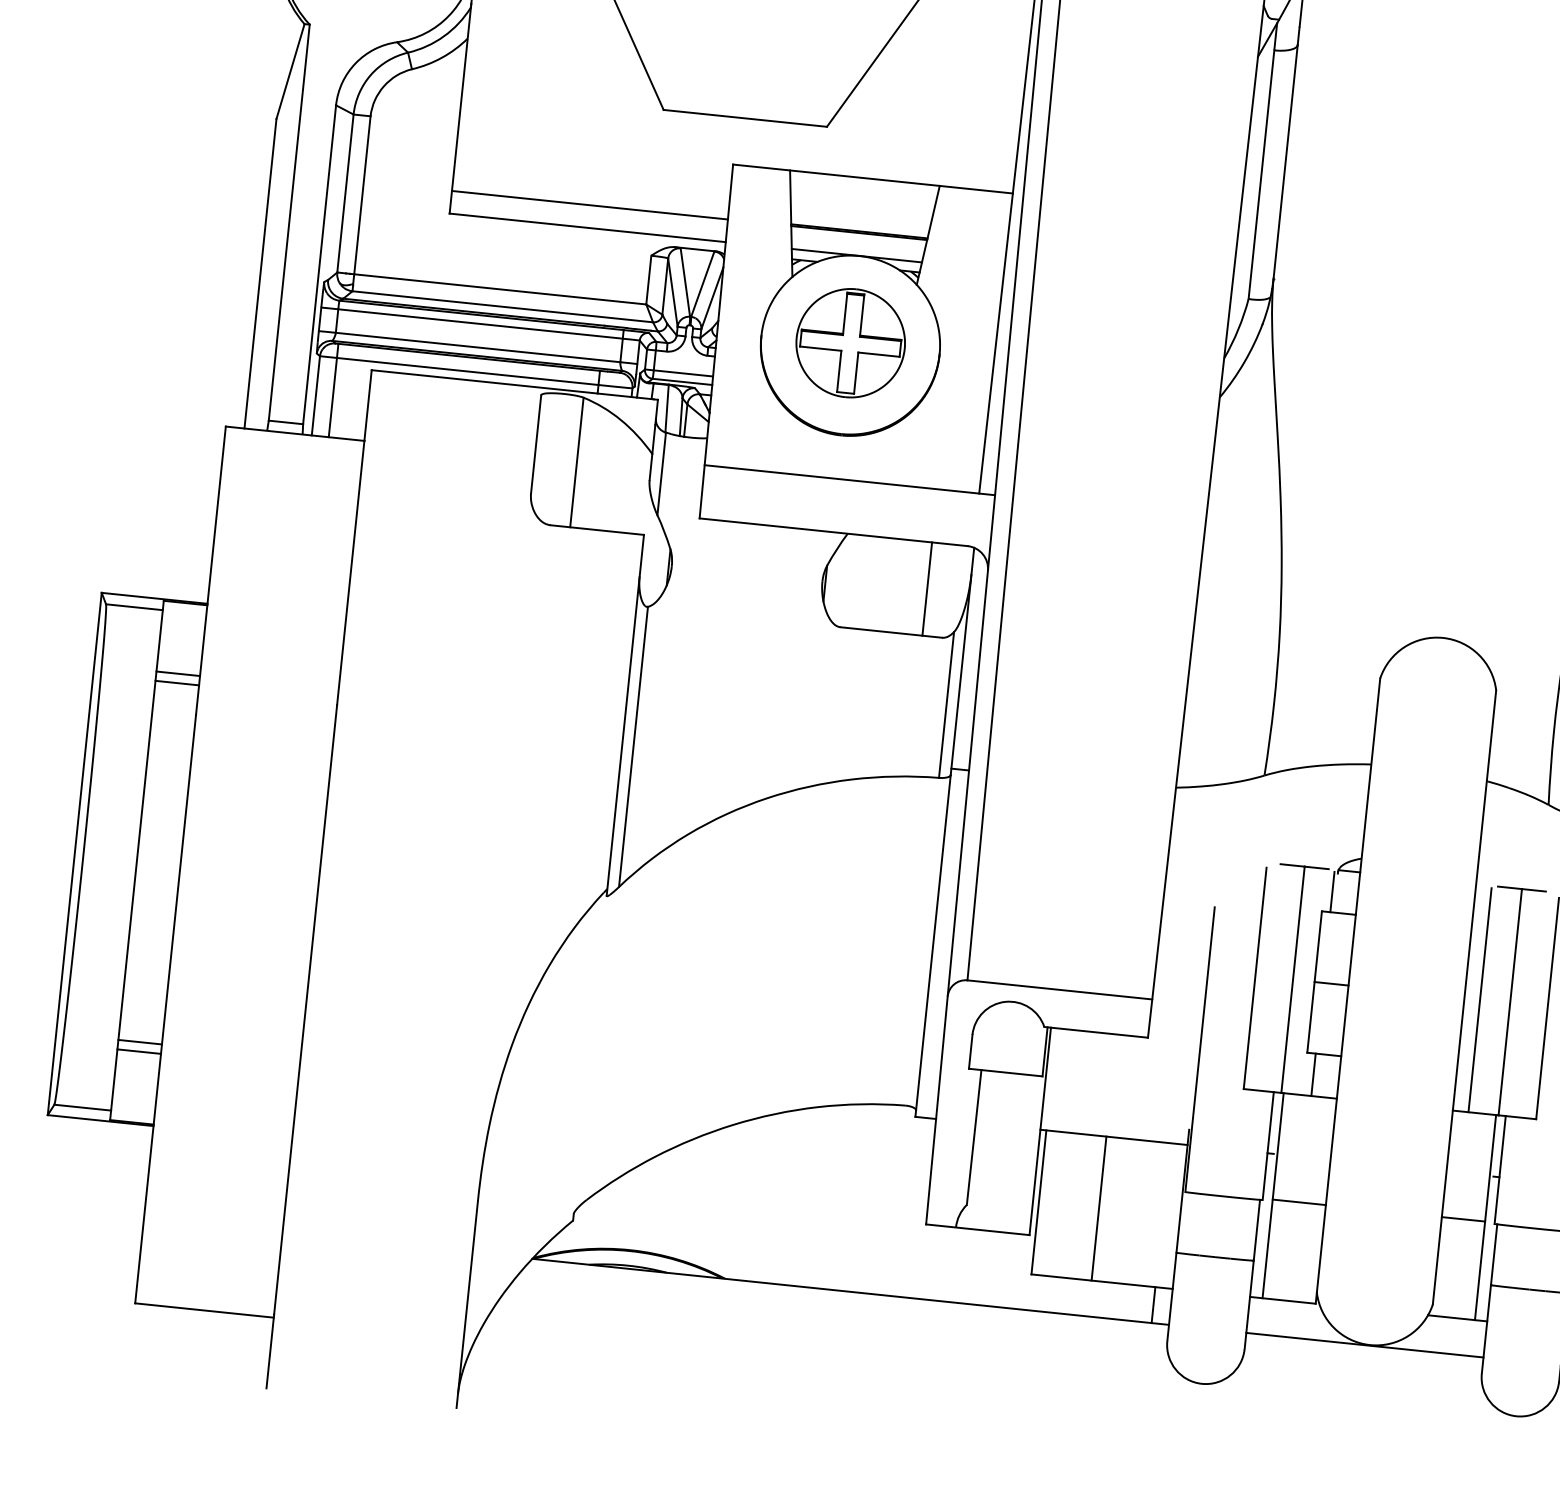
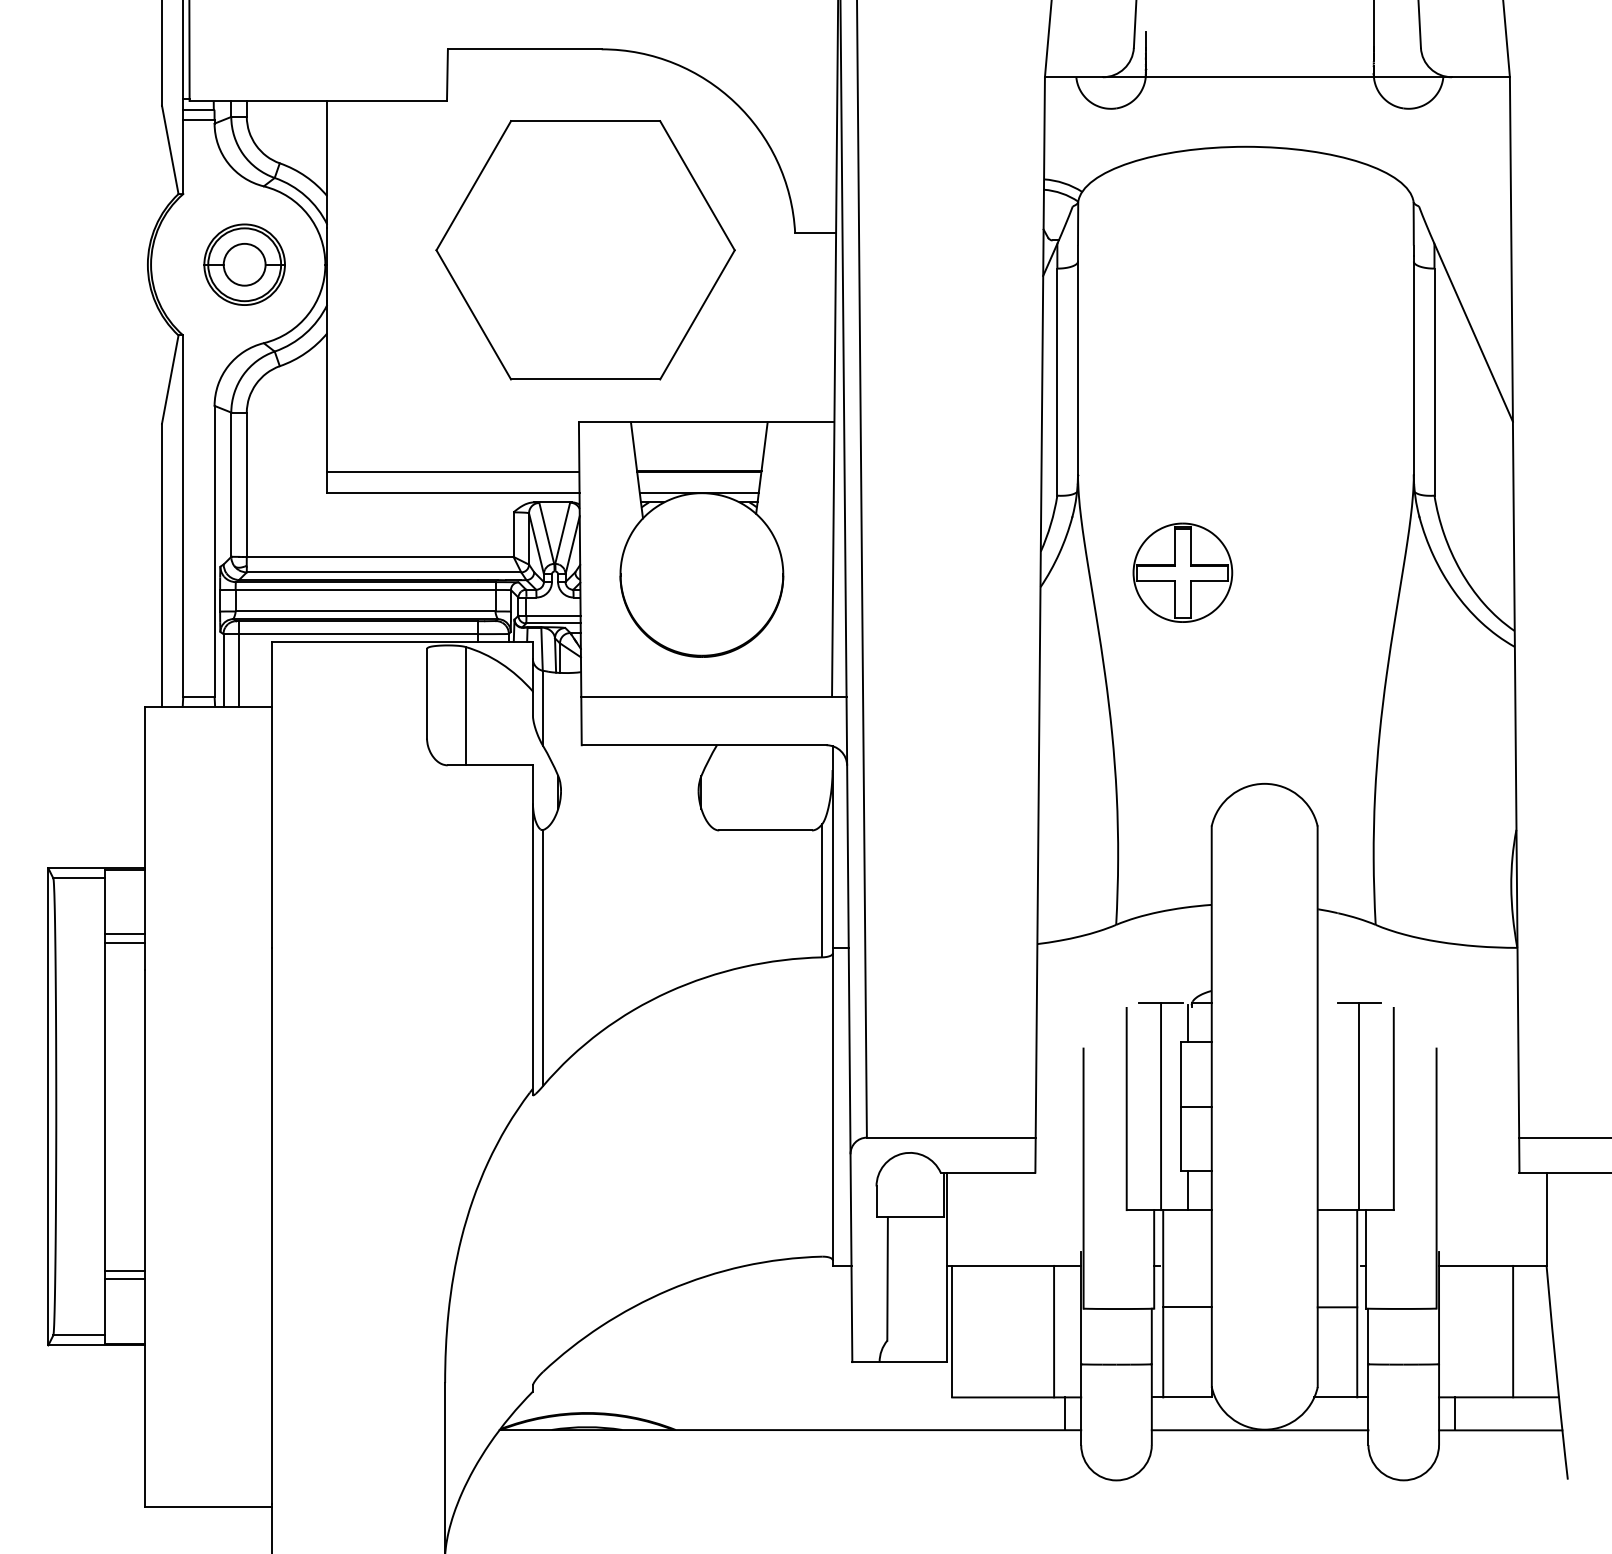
part: (850, 342) -> (1182, 572), moved
line: (927, 588) -> (794, 787), removed
line: (1479, 999) -> (1331, 1107), removed
line: (1099, 1208) -> (1054, 1331), moved

